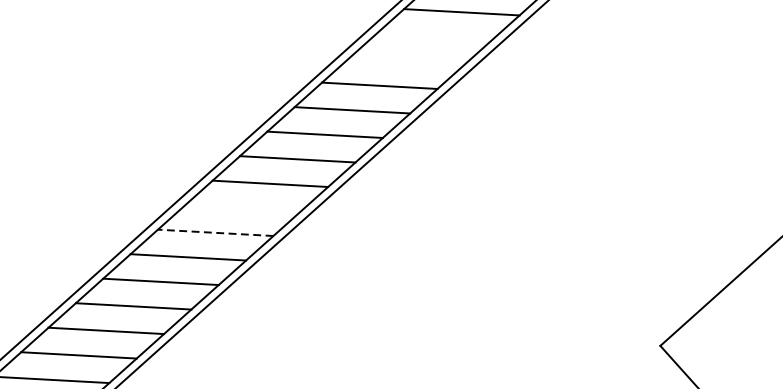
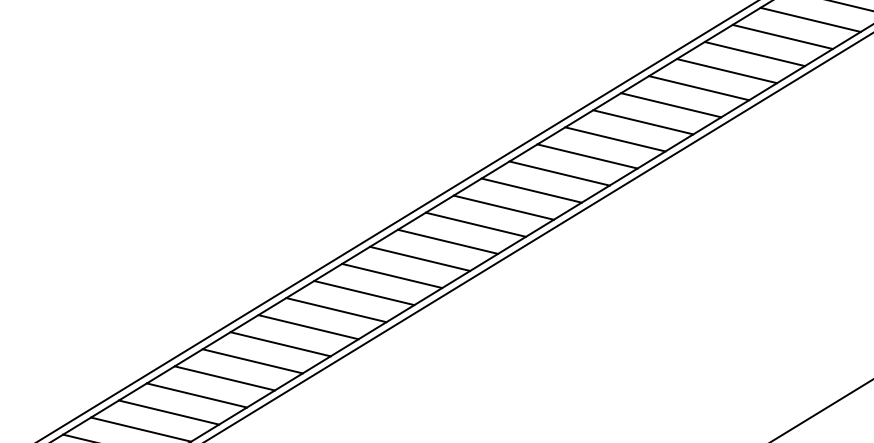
line: (434, 36) -> (615, 139), added
line: (407, 61) -> (587, 156), added
line: (243, 207) -> (420, 258), added
line: (215, 232) -> (392, 275), dashed -> solid

